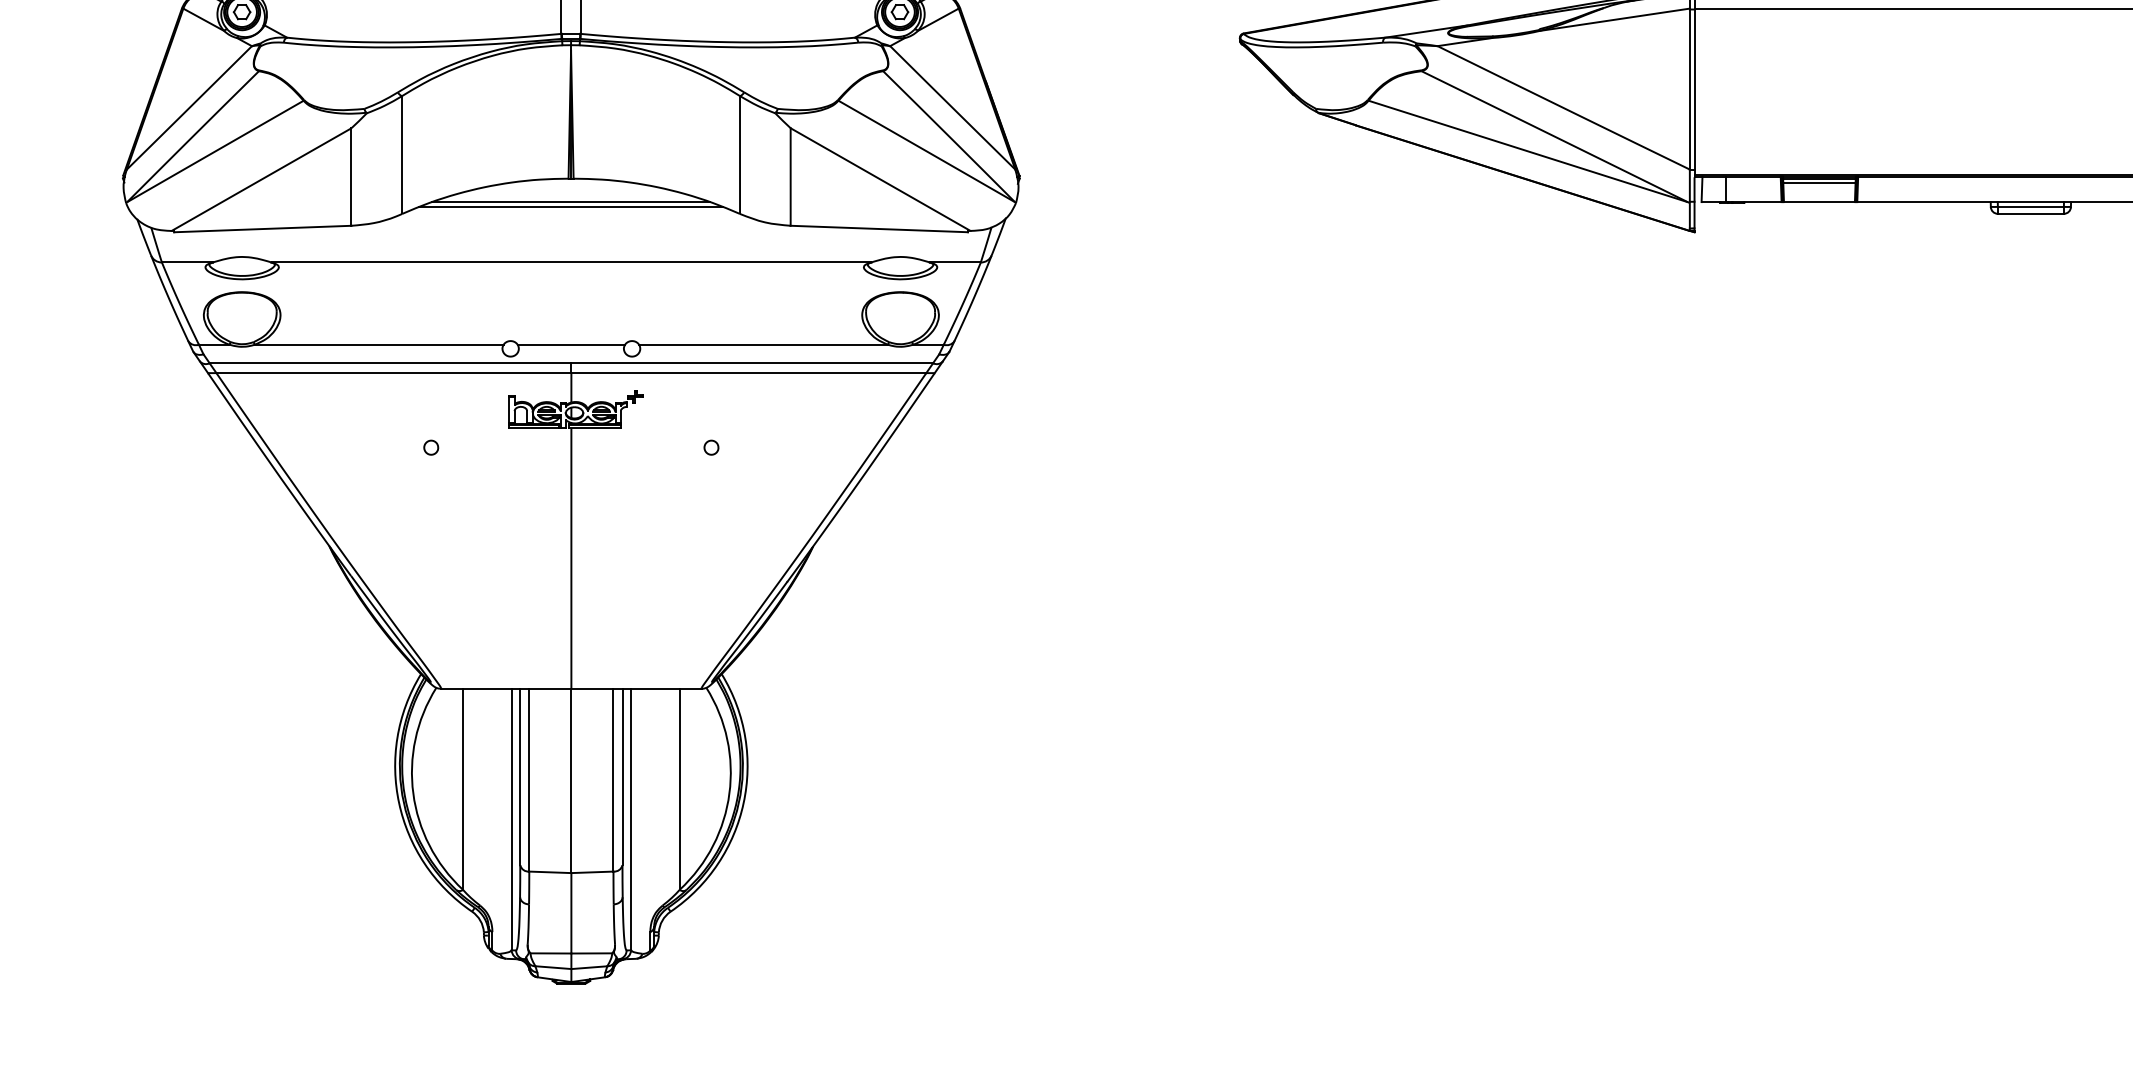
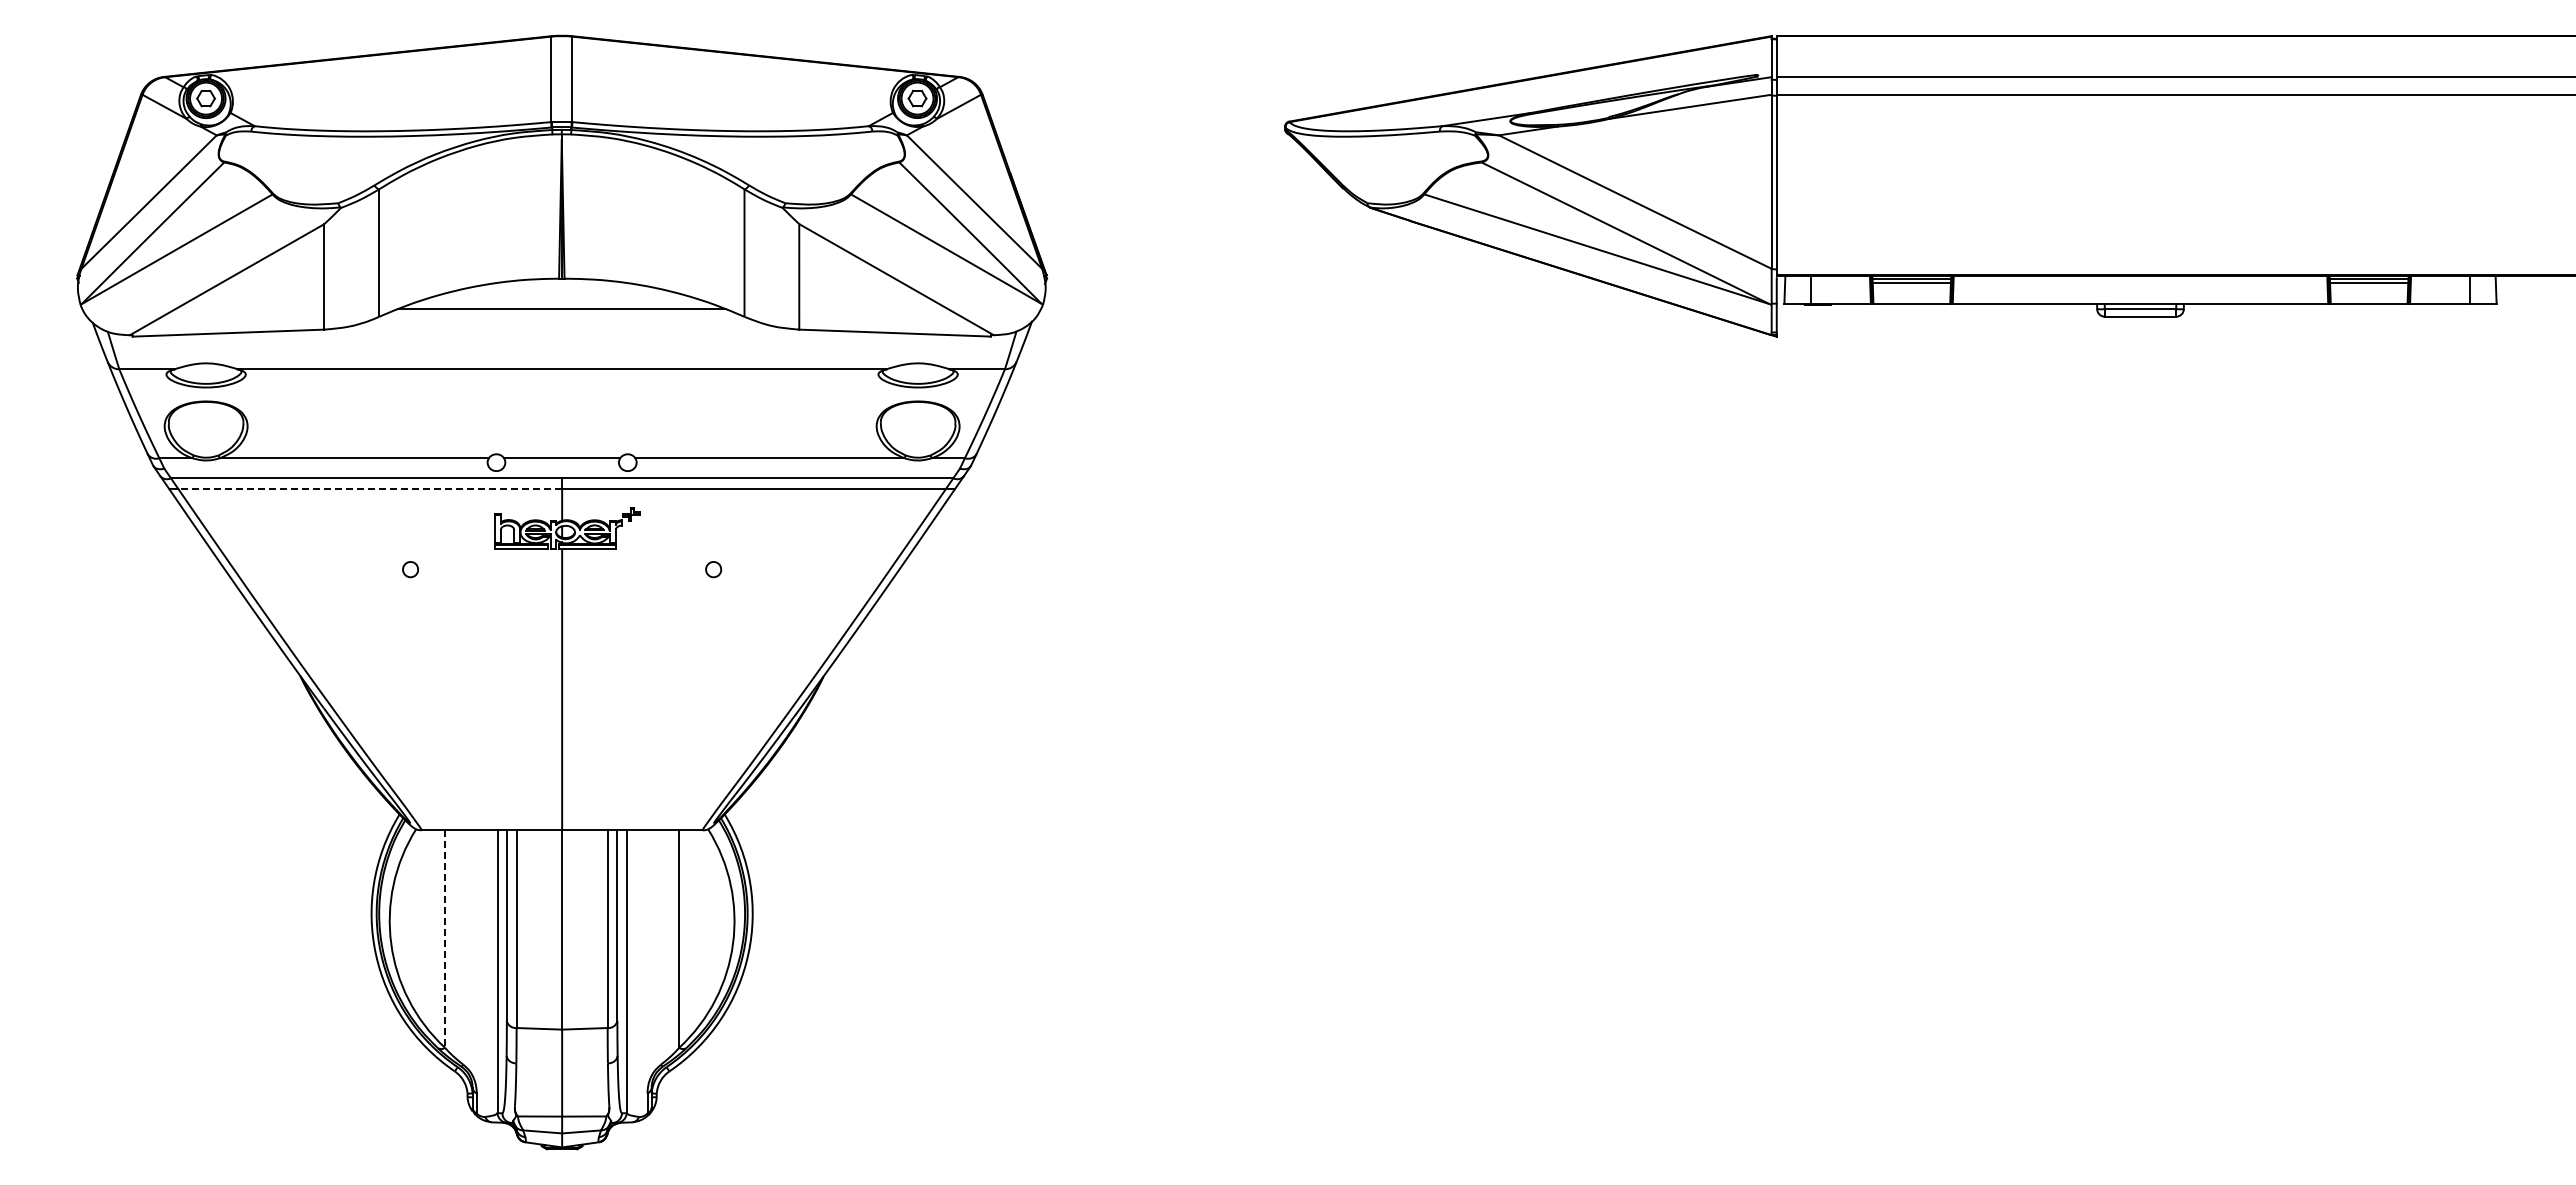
line: (570, 202) -> (561, 304), removed
line: (394, 372) -> (370, 488), solid -> dashed
line: (463, 789) -> (445, 939), solid -> dashed

